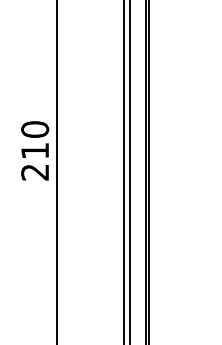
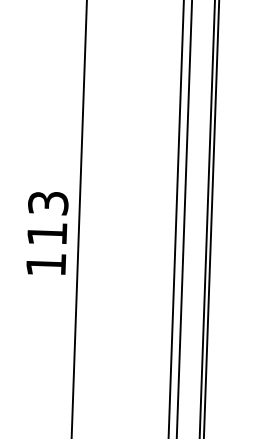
text: (35, 150) -> (47, 233), 210 -> 113

